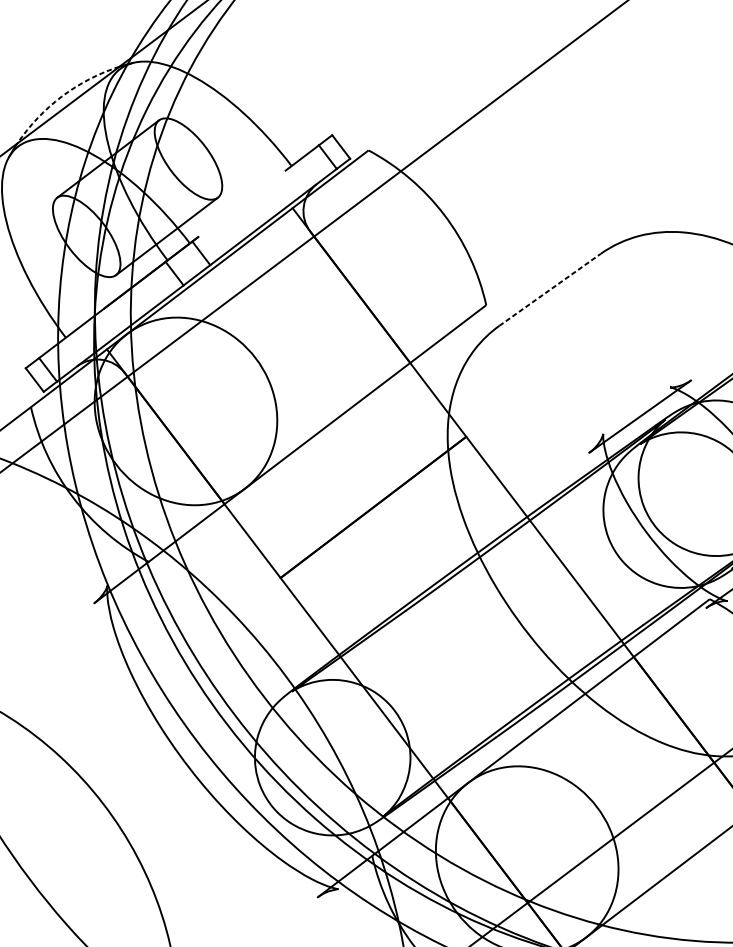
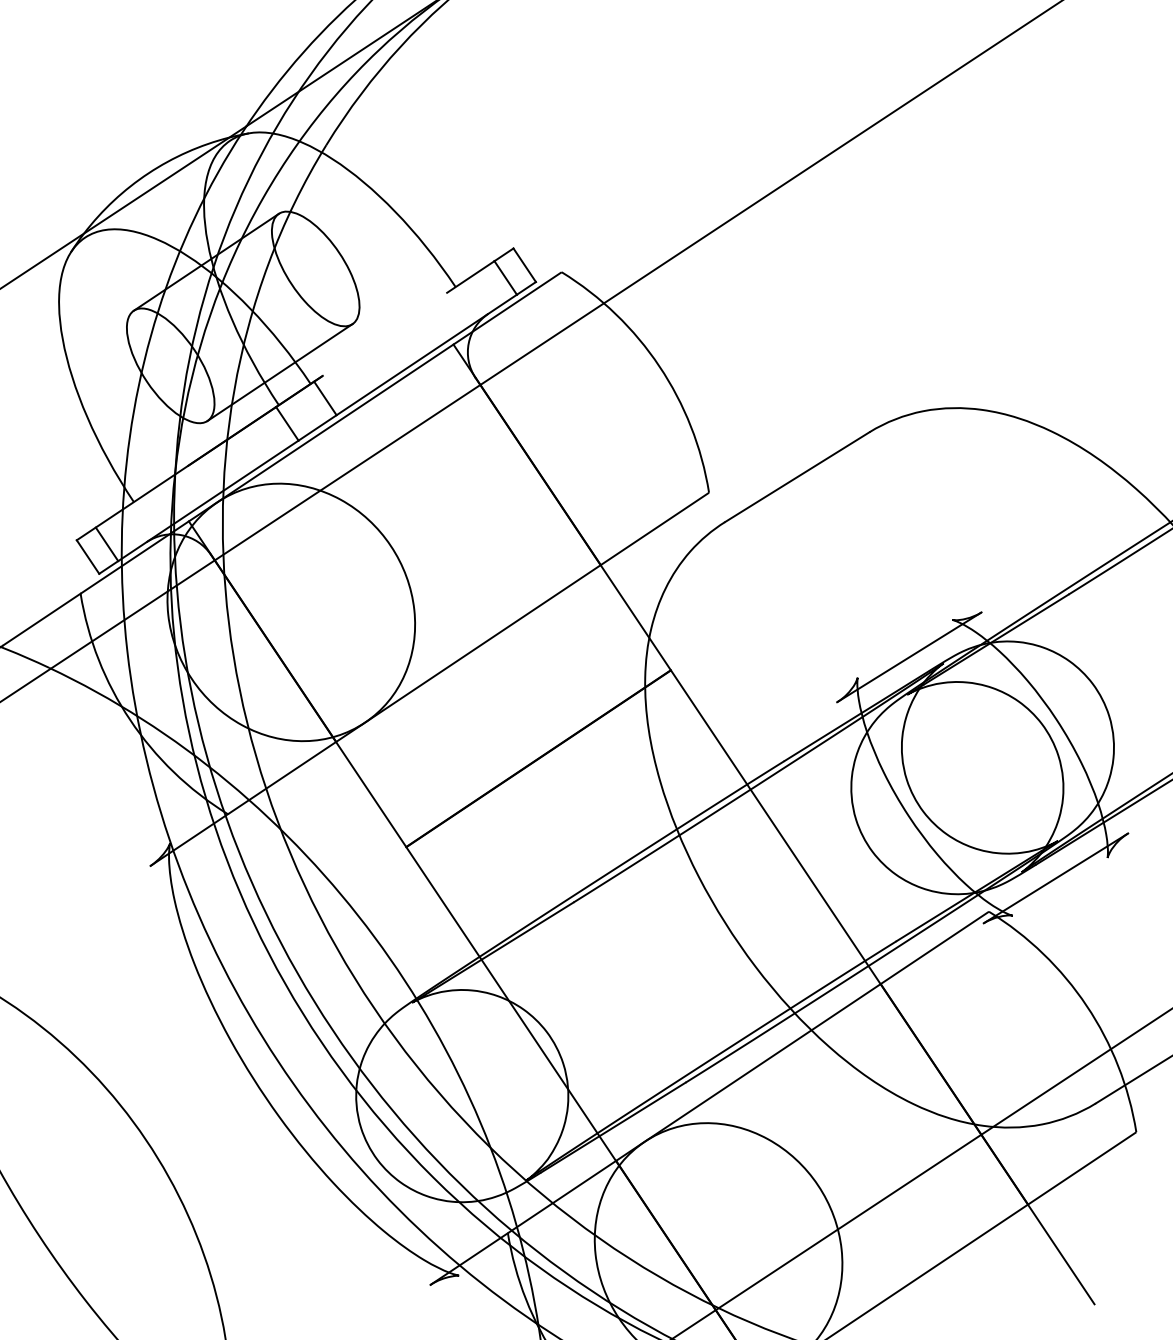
arc: (61, 96) -> (148, 173), dashed -> solid
line: (550, 289) -> (797, 476), dashed -> solid

